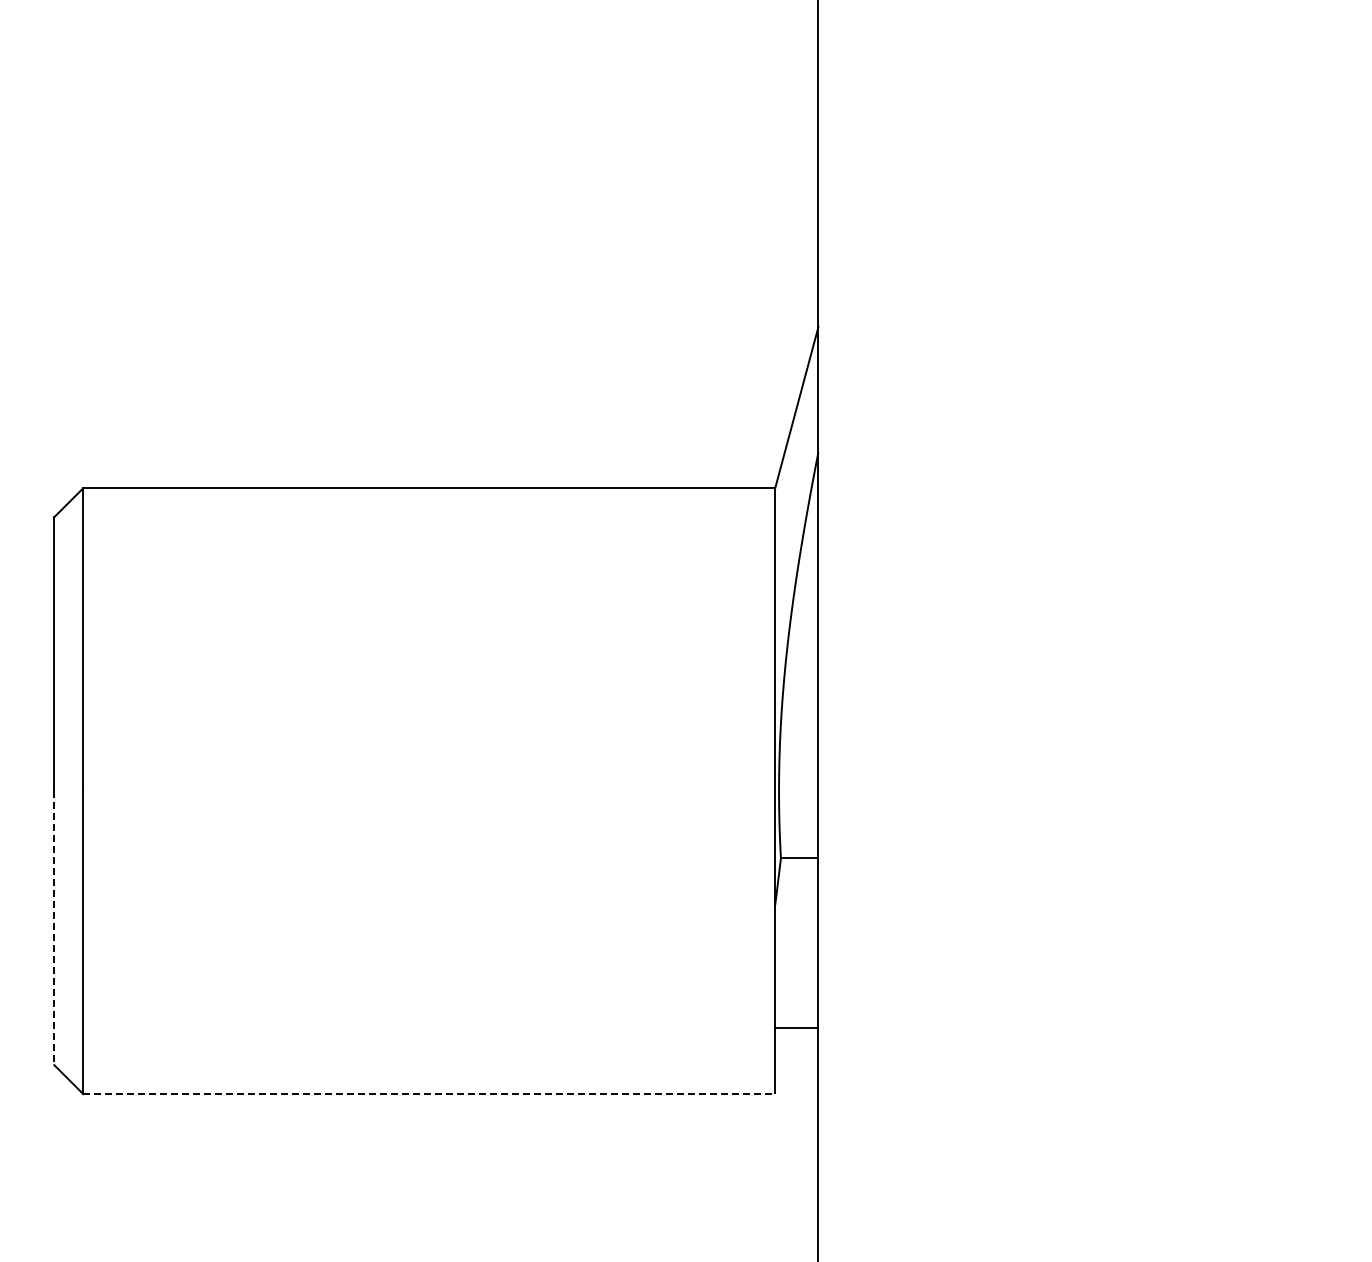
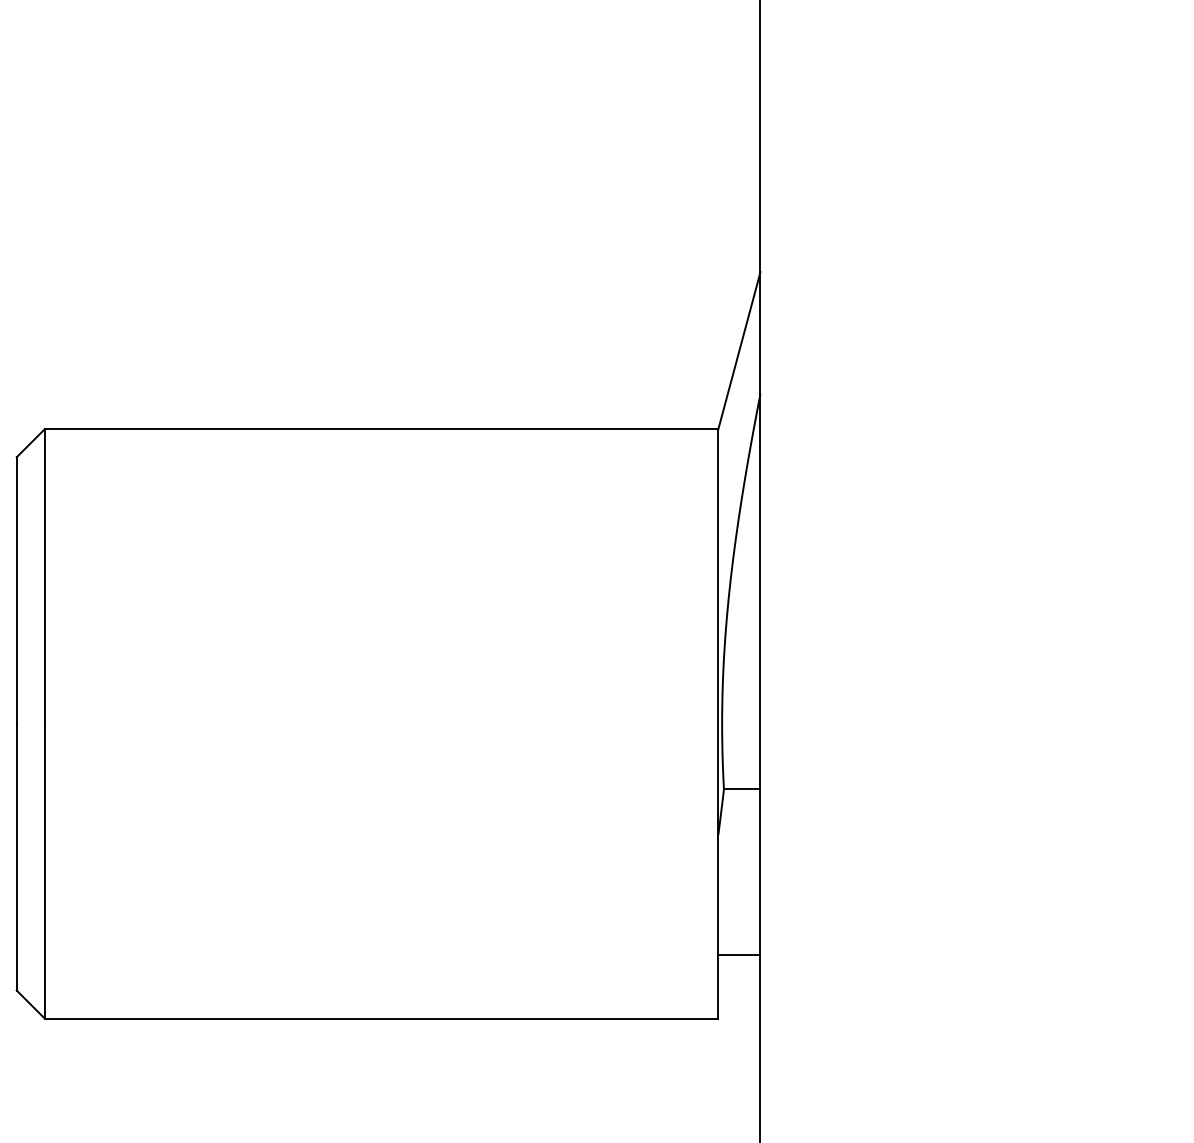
line: (54, 928) -> (16, 857), dashed -> solid
line: (429, 1093) -> (381, 1018), dashed -> solid

